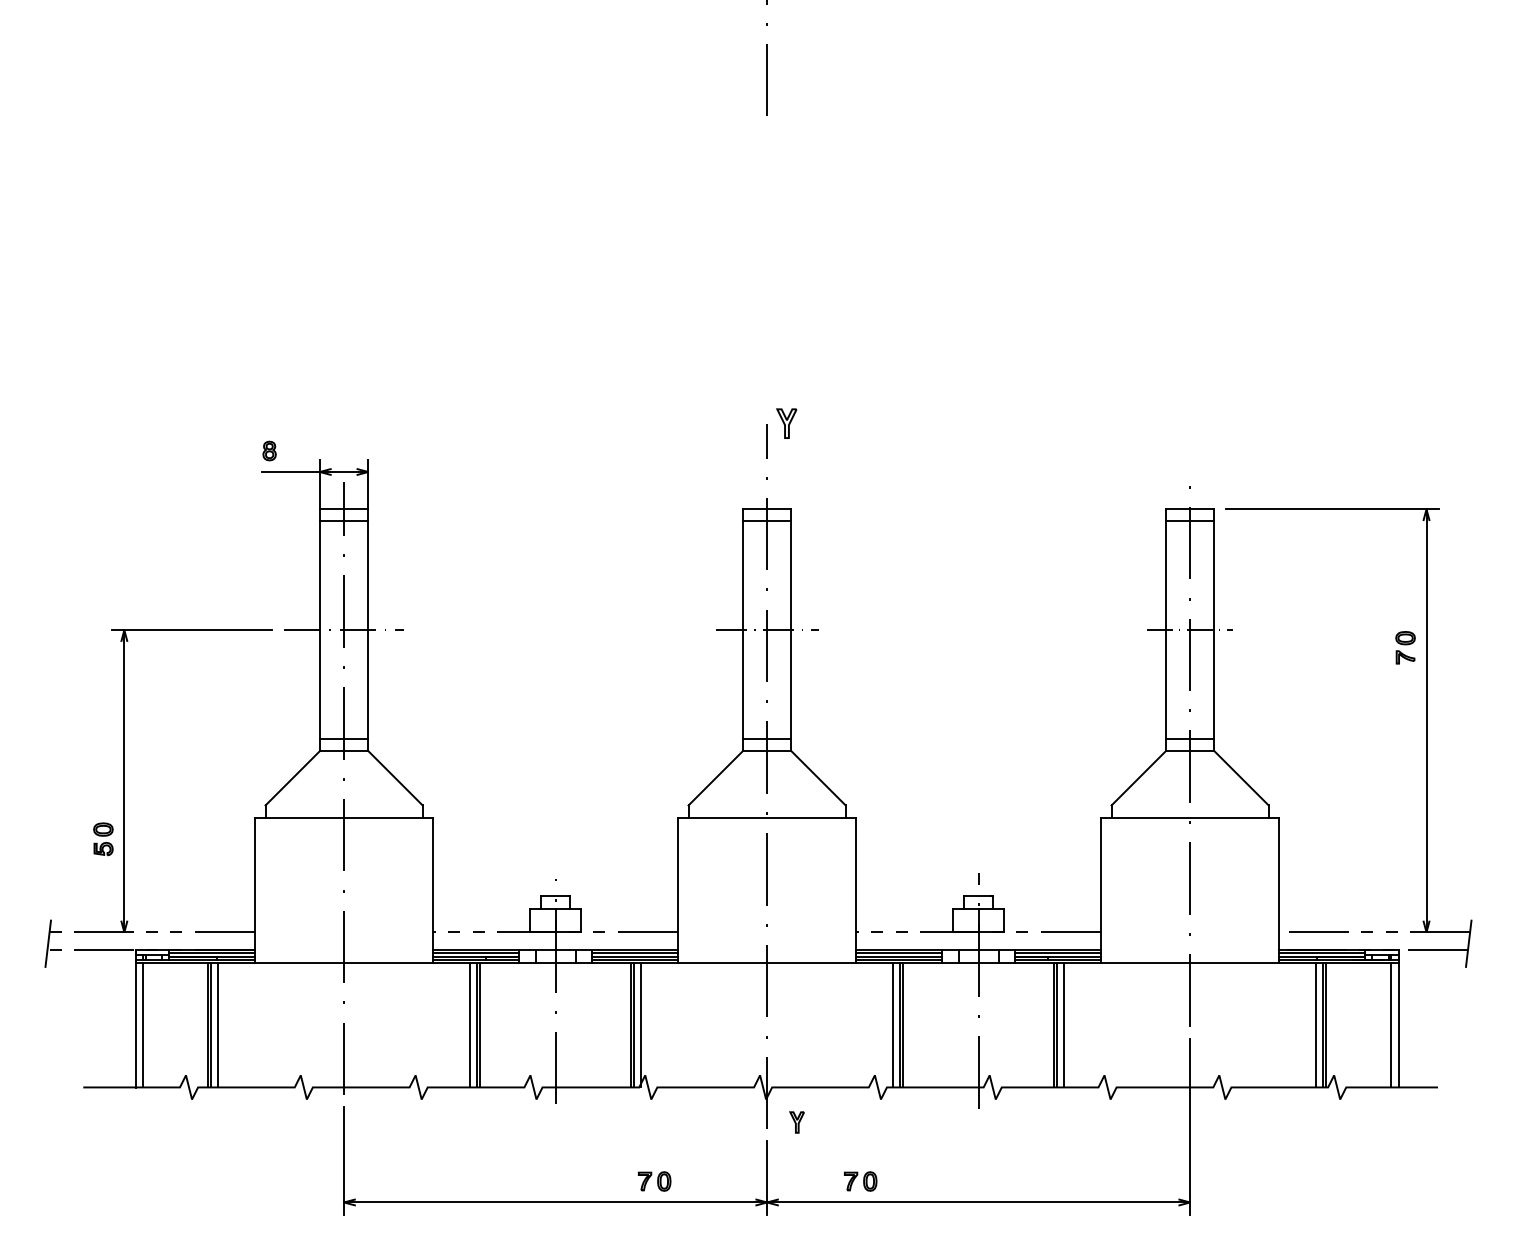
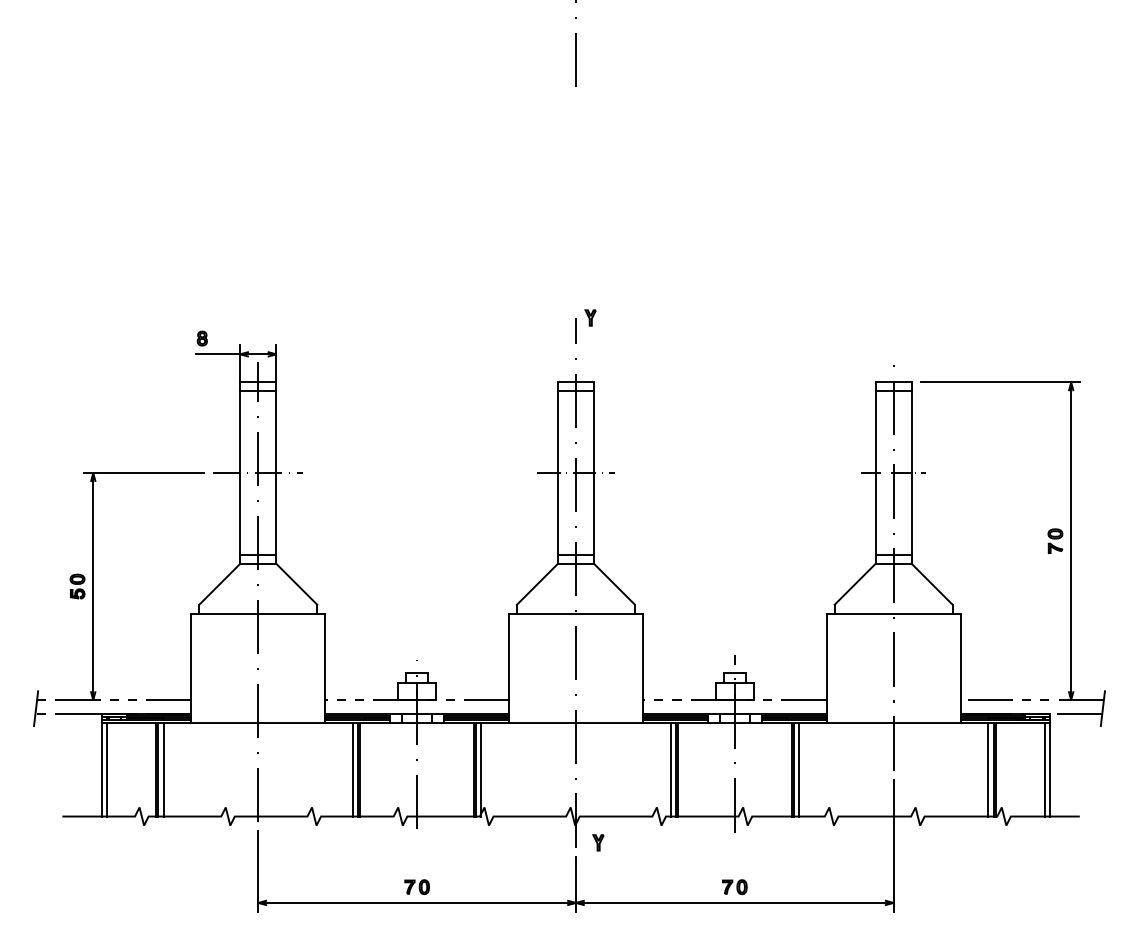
part: (786, 423) -> (590, 317), size x0.71
part: (1405, 647) -> (1055, 540), moved
part: (103, 839) -> (77, 586), moved
part: (654, 1181) -> (417, 887), moved
part: (860, 1181) -> (734, 887), moved

